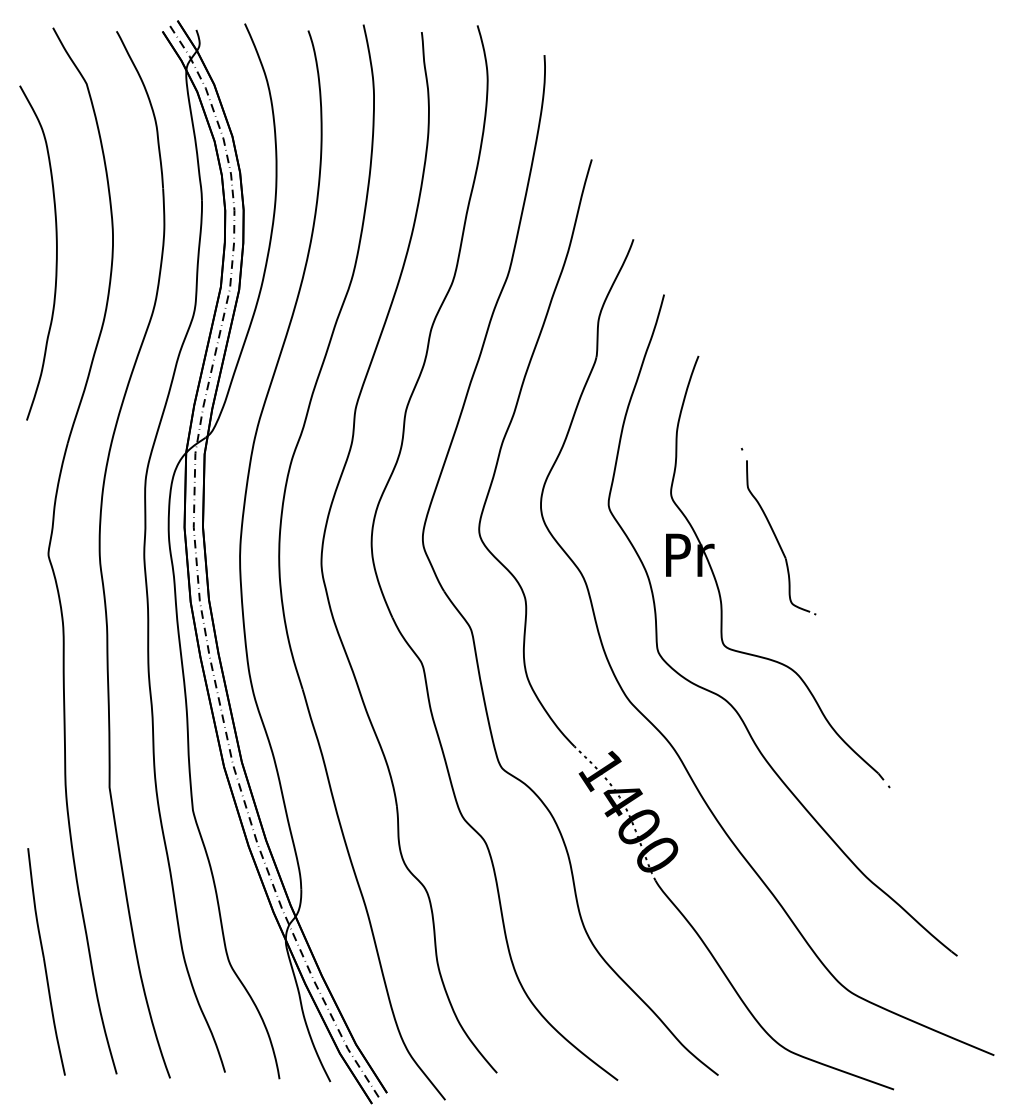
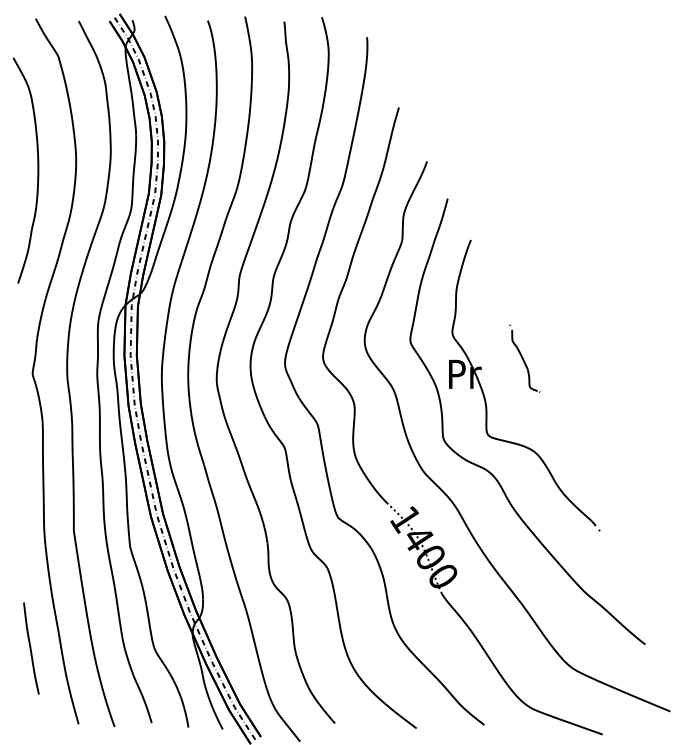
part: (778, 531) -> (524, 358), size x0.6
part: (46, 961) -> (31, 648), size x0.6

